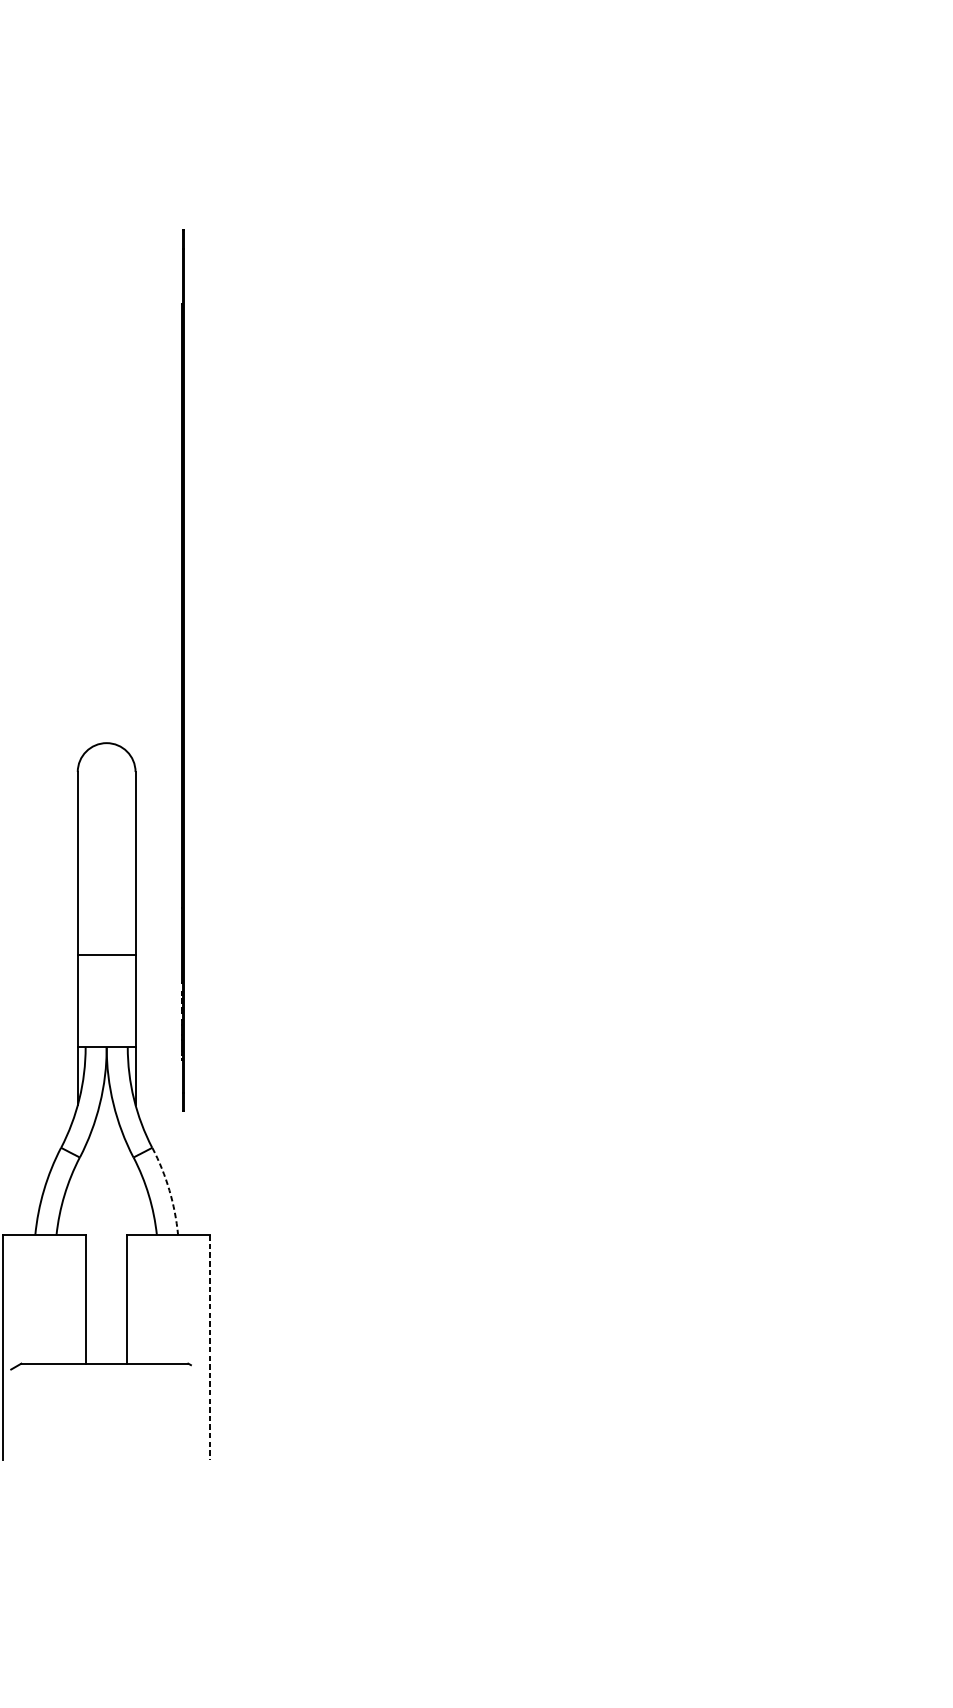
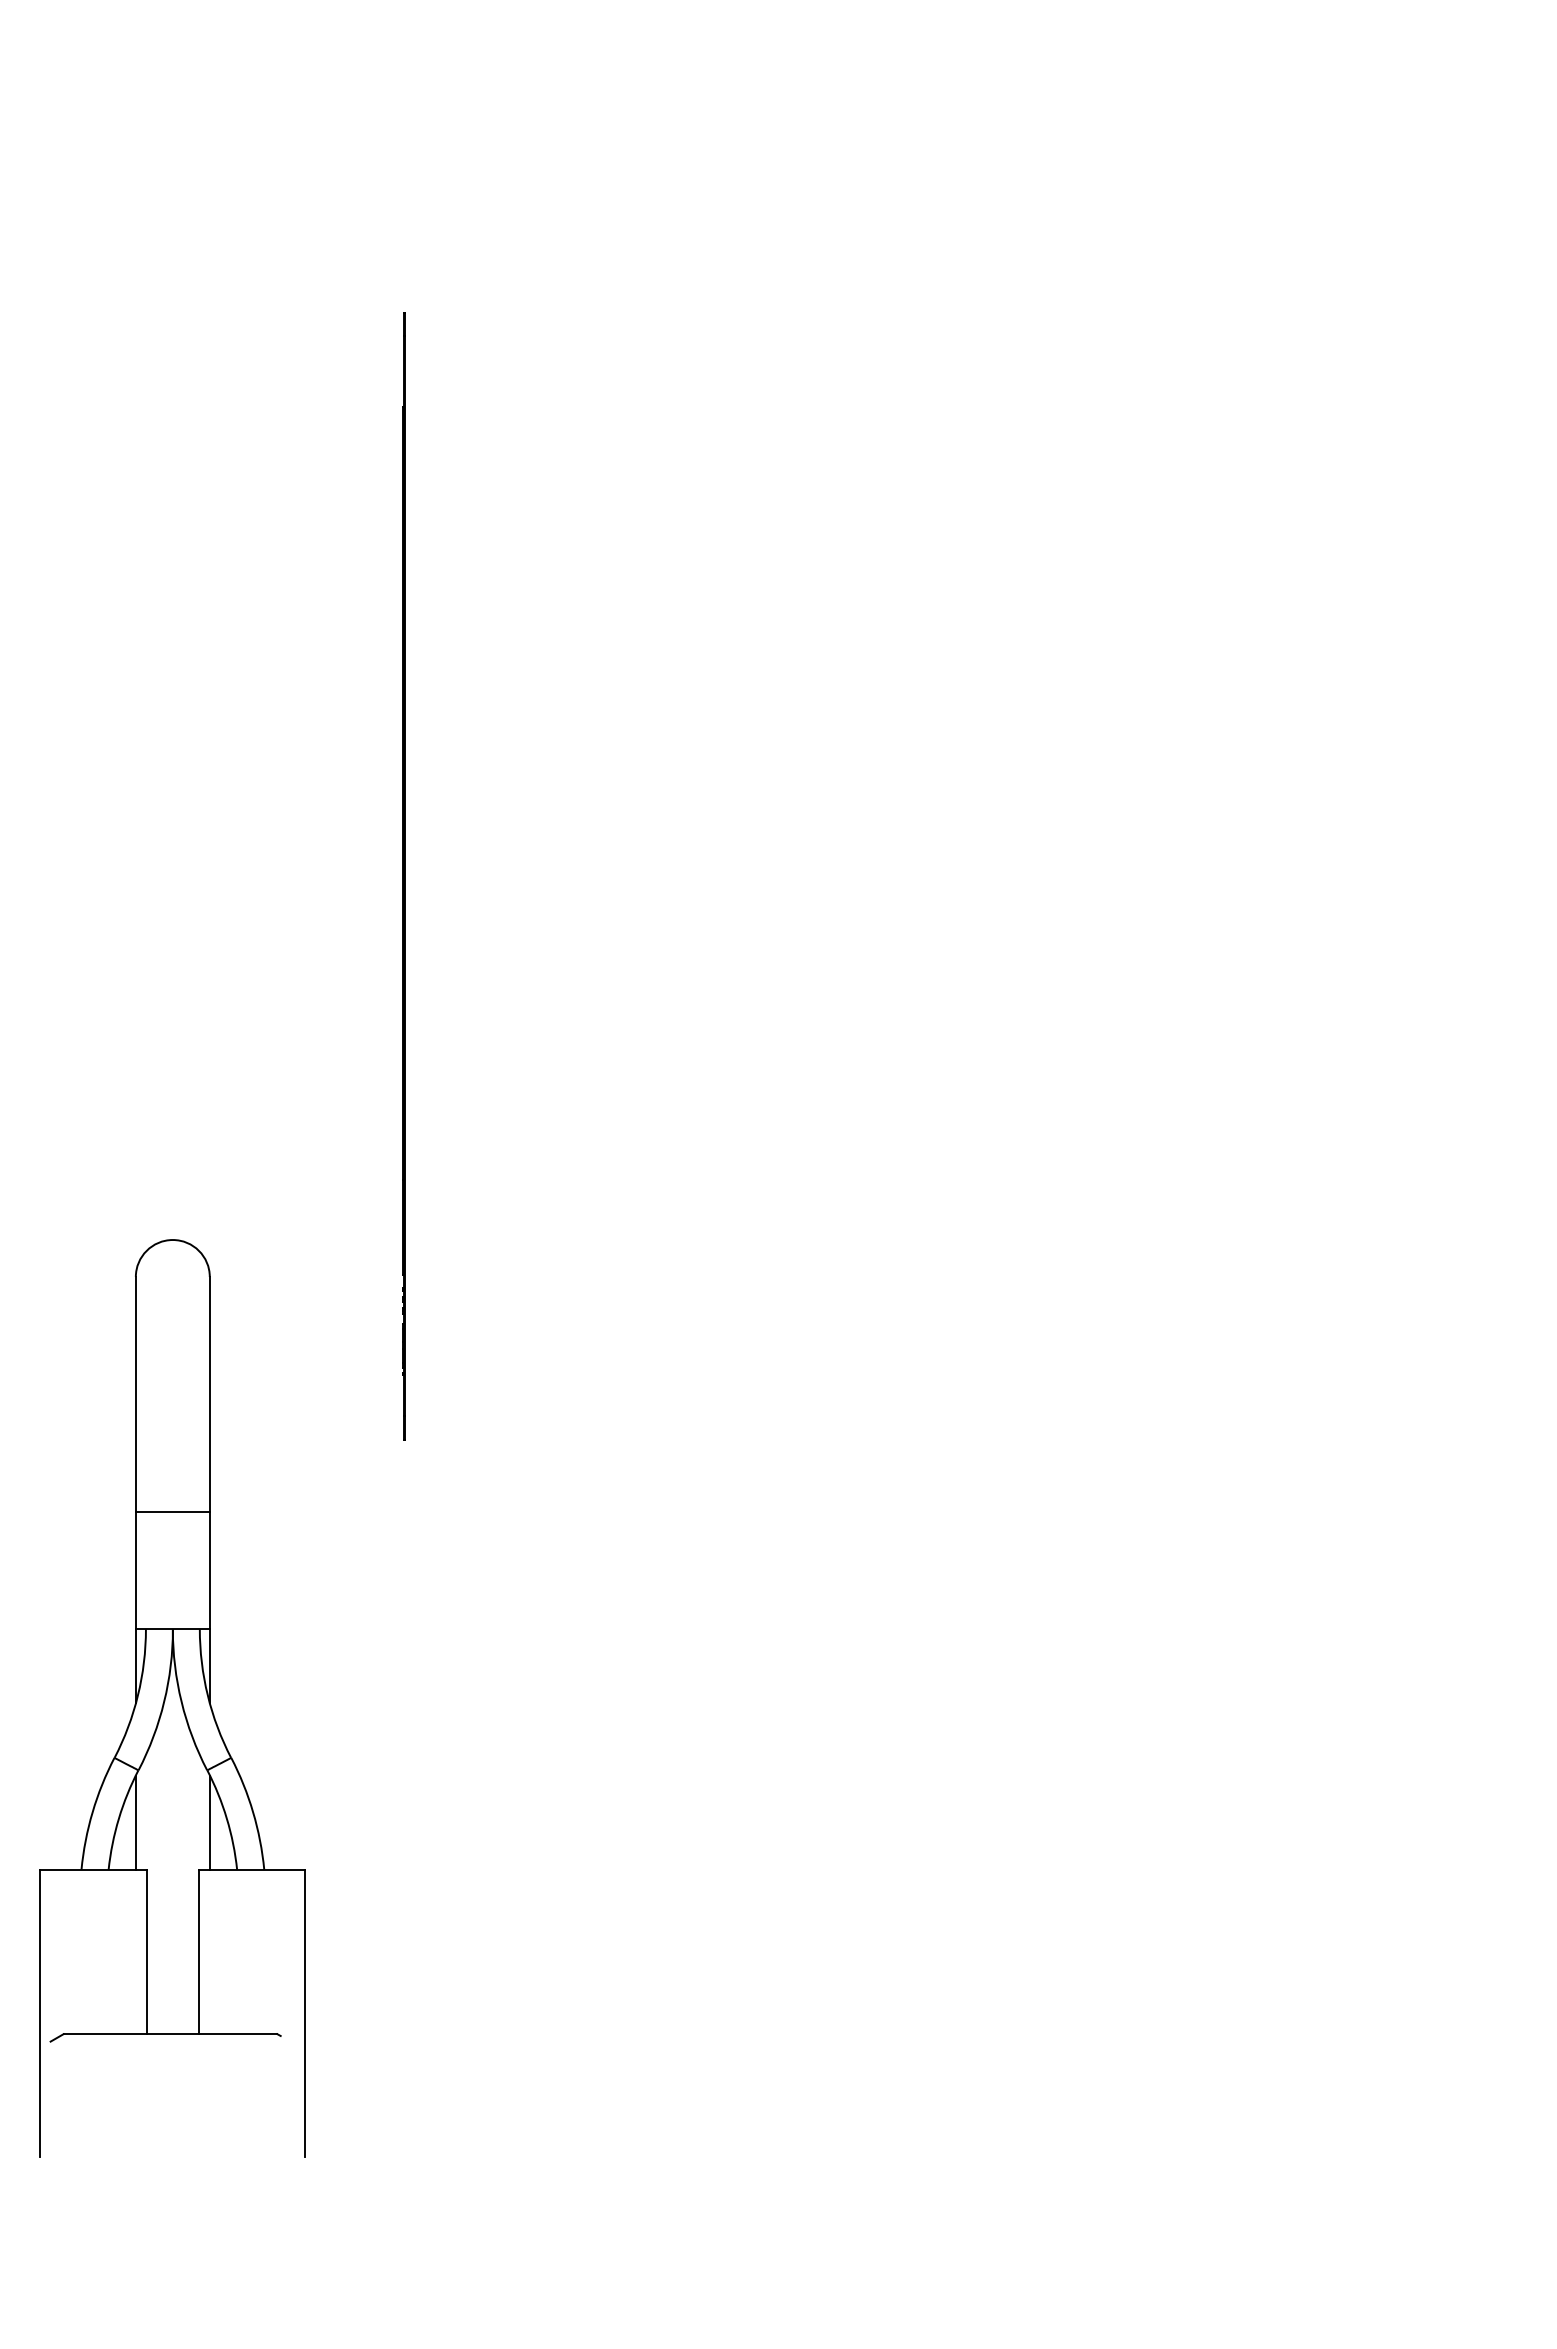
line: (182, 670) -> (403, 876), moved
arc: (169, 1190) -> (253, 1812), dashed -> solid
line: (77, 1198) -> (135, 1822), added
line: (135, 1198) -> (209, 1822), added
line: (210, 1347) -> (305, 2013), dashed -> solid

